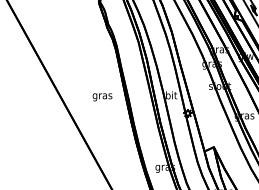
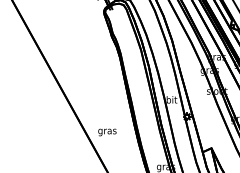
text: (102, 97) -> (107, 132), moved

